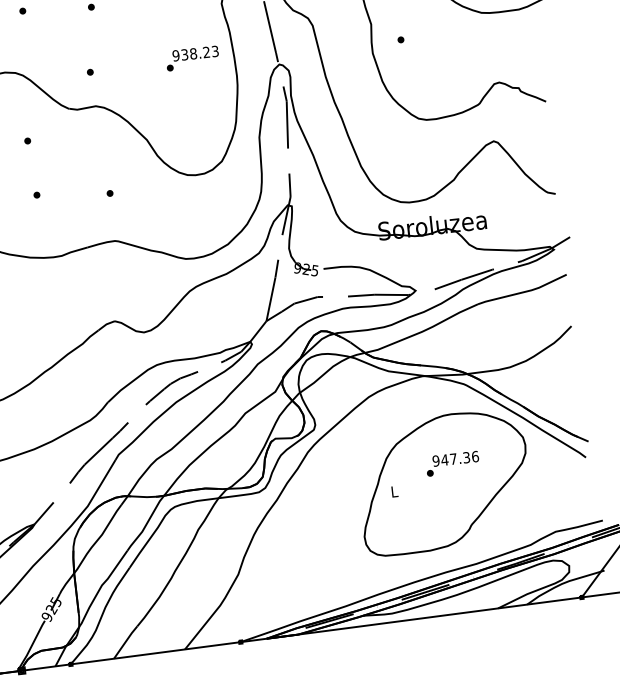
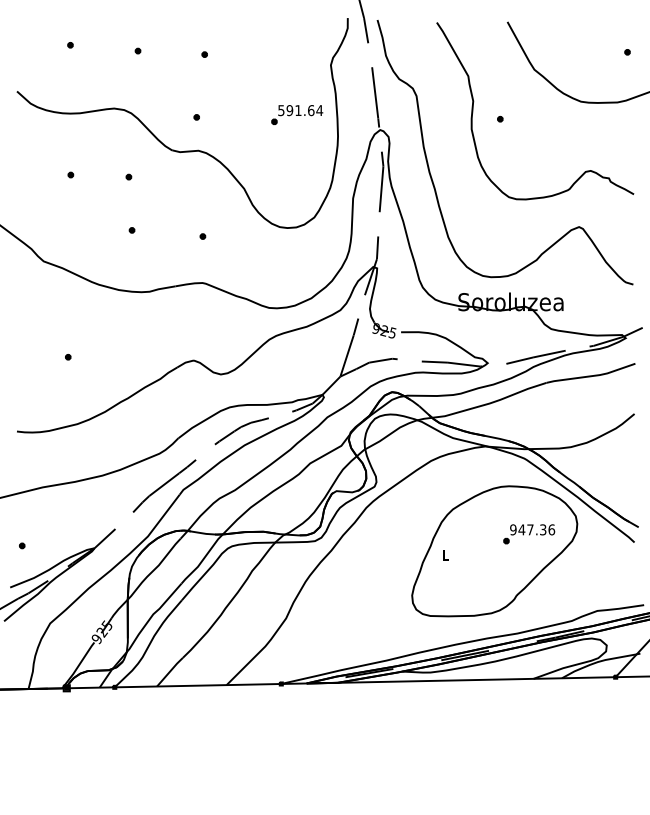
text: (195, 53) -> (300, 110), 938.23 -> 591.64
part: (453, 463) -> (529, 534), moved

